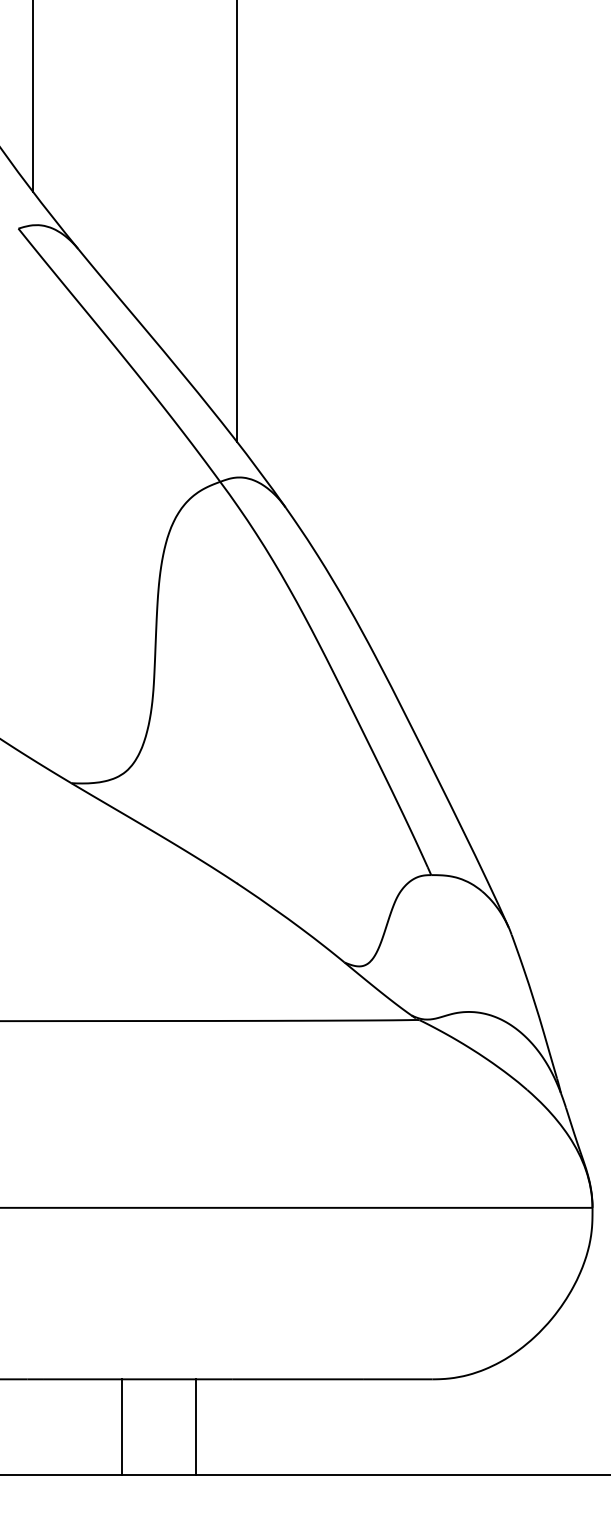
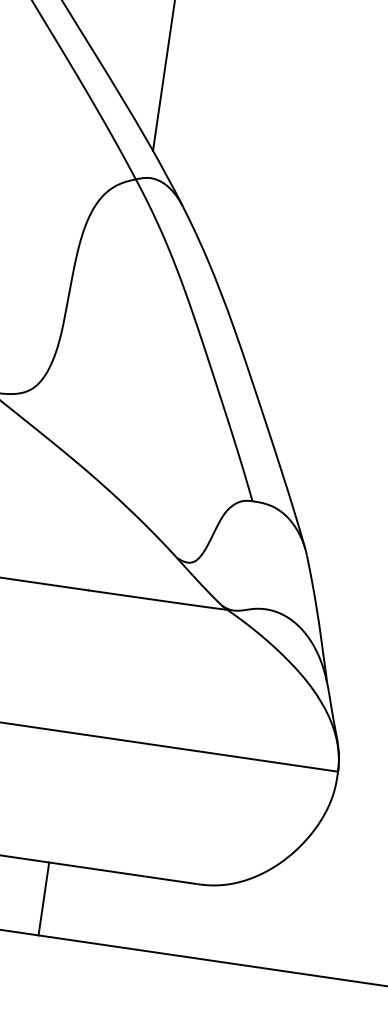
line: (195, 1427) -> (43, 899), moved

